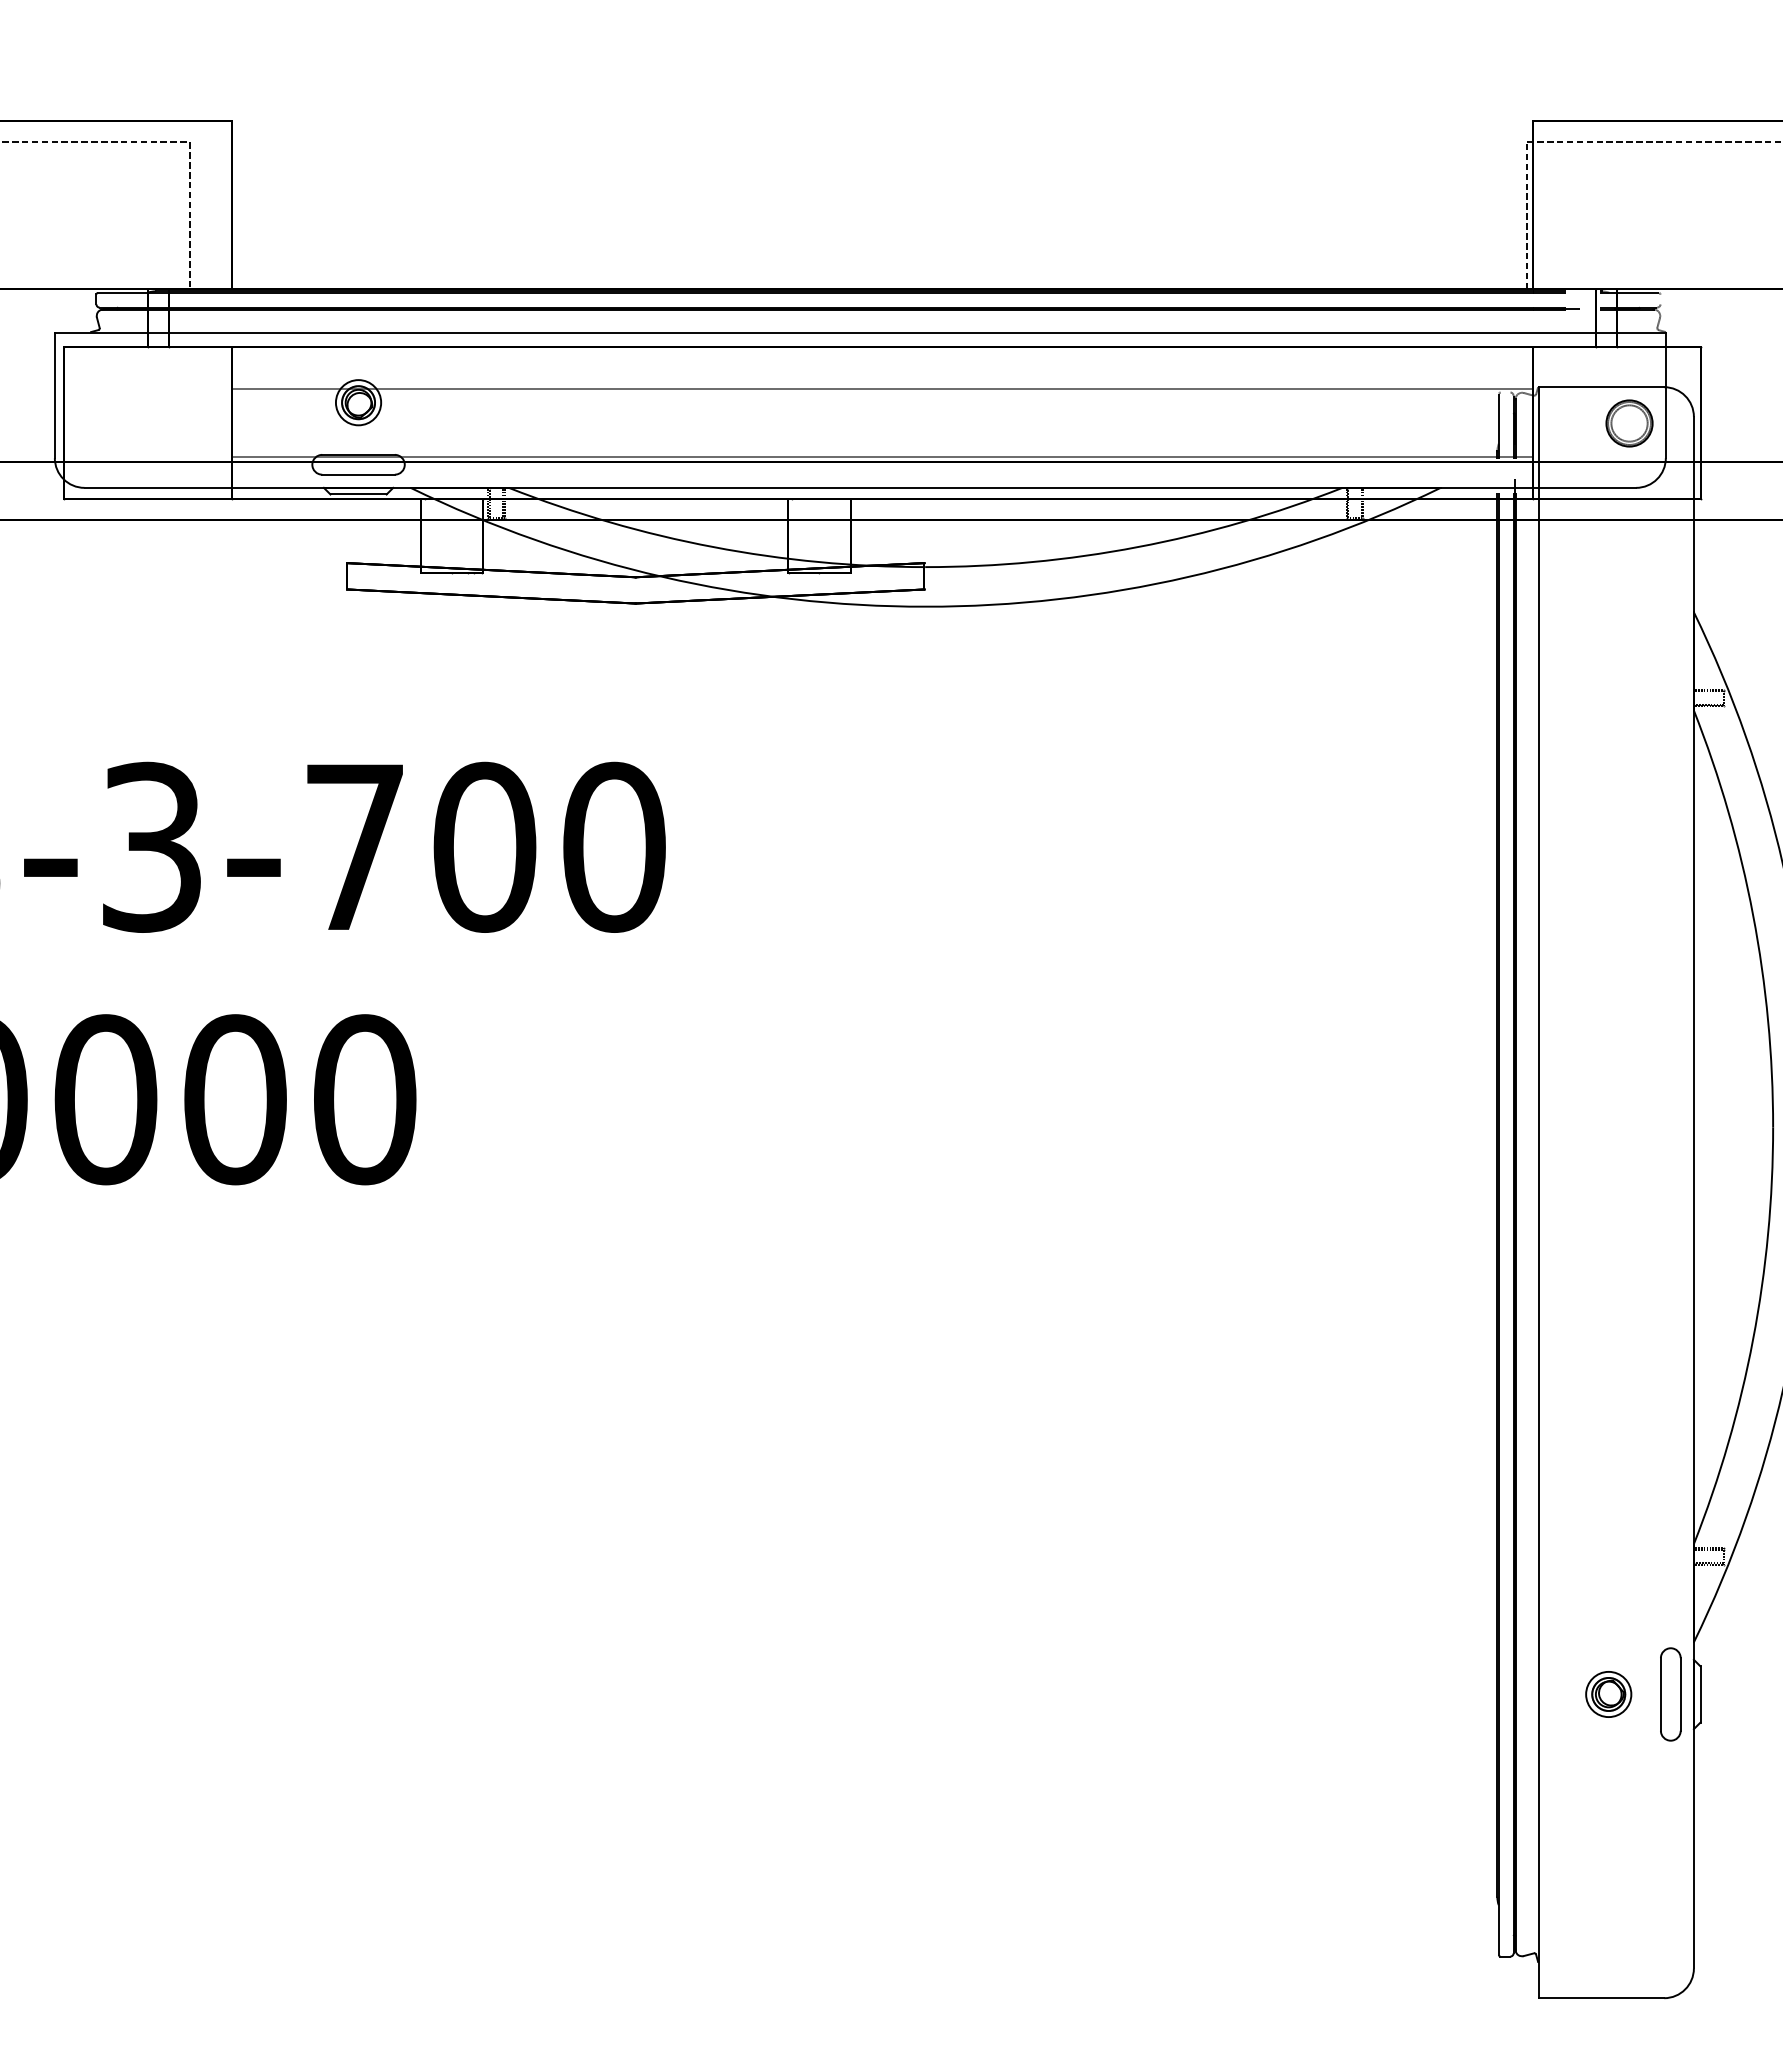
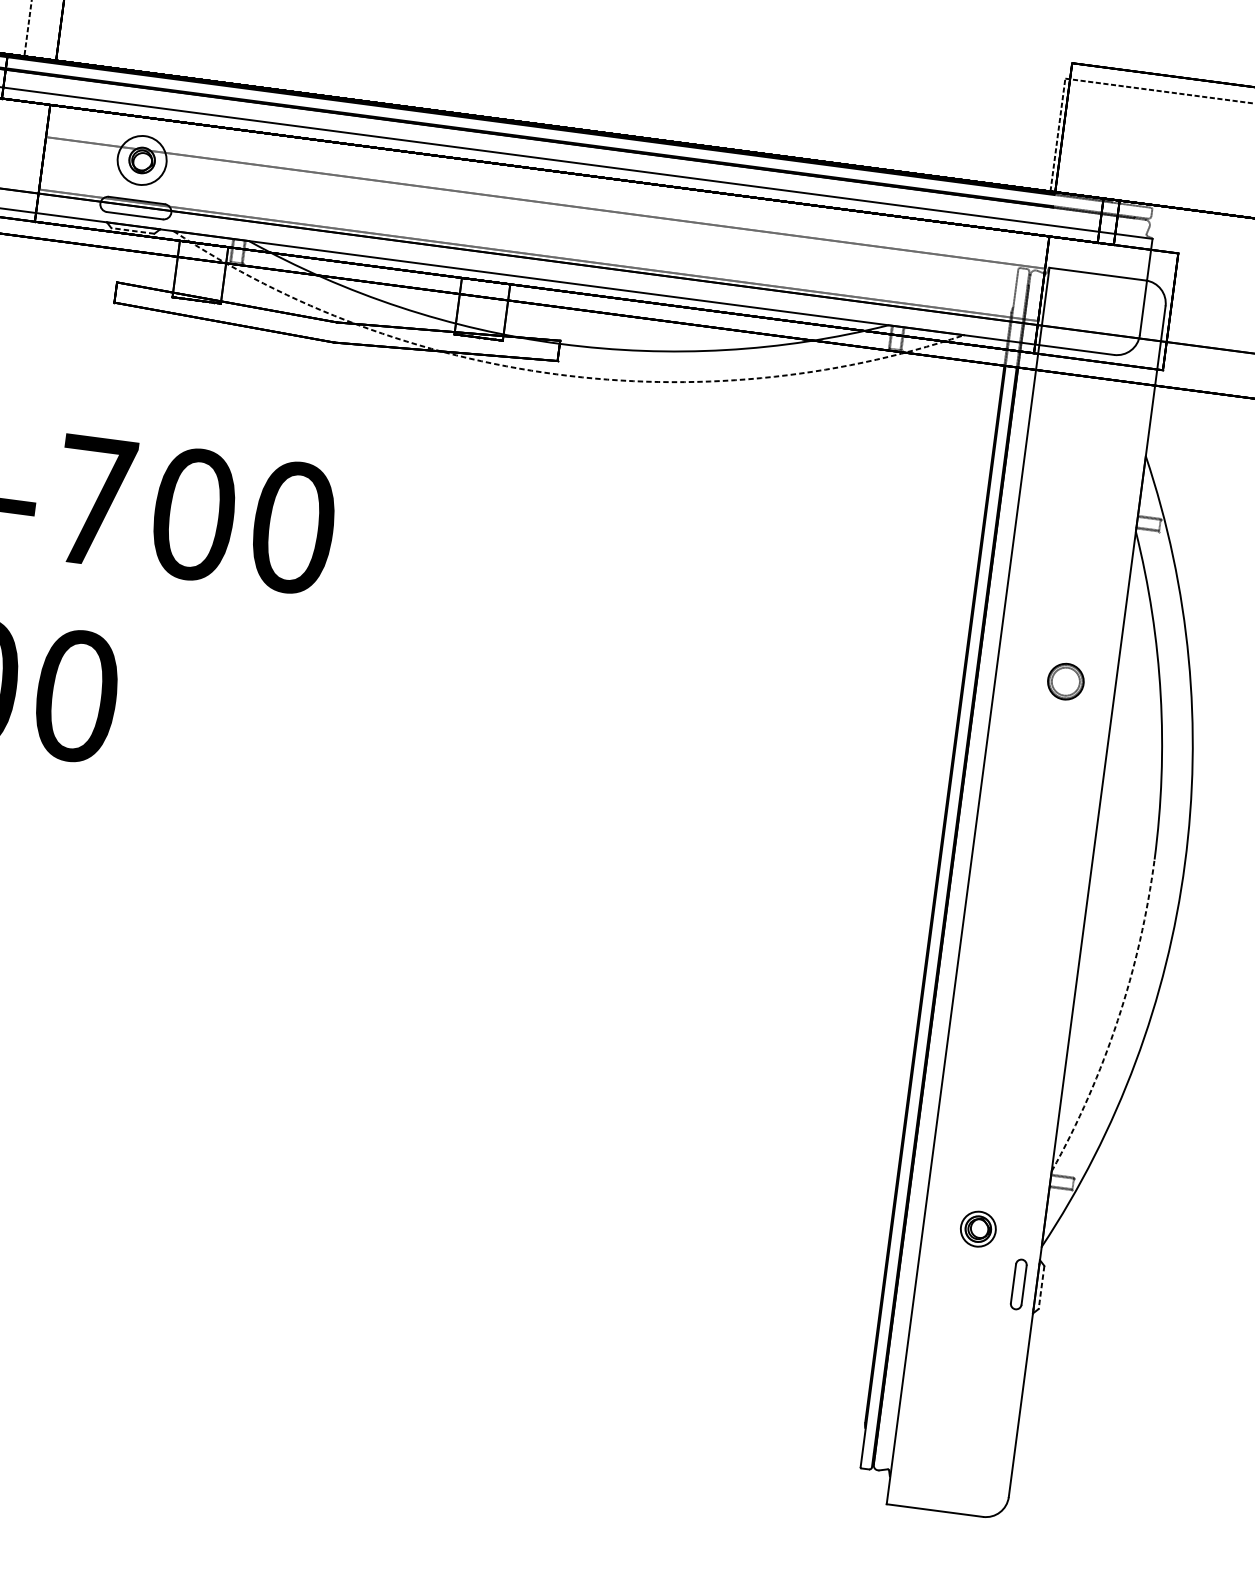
circle: (358, 402) -> (142, 160), size x1.4
part: (1629, 423) -> (1065, 681), moved
line: (358, 494) -> (132, 230), solid -> dashed
arc: (925, 606) -> (556, 374), solid -> dashed
arc: (1753, 1339) -> (1118, 1020), solid -> dashed
part: (1608, 1694) -> (978, 1229), moved
part: (1670, 1694) -> (1018, 1284), size x0.7
line: (1700, 1694) -> (1041, 1287), solid -> dashed

